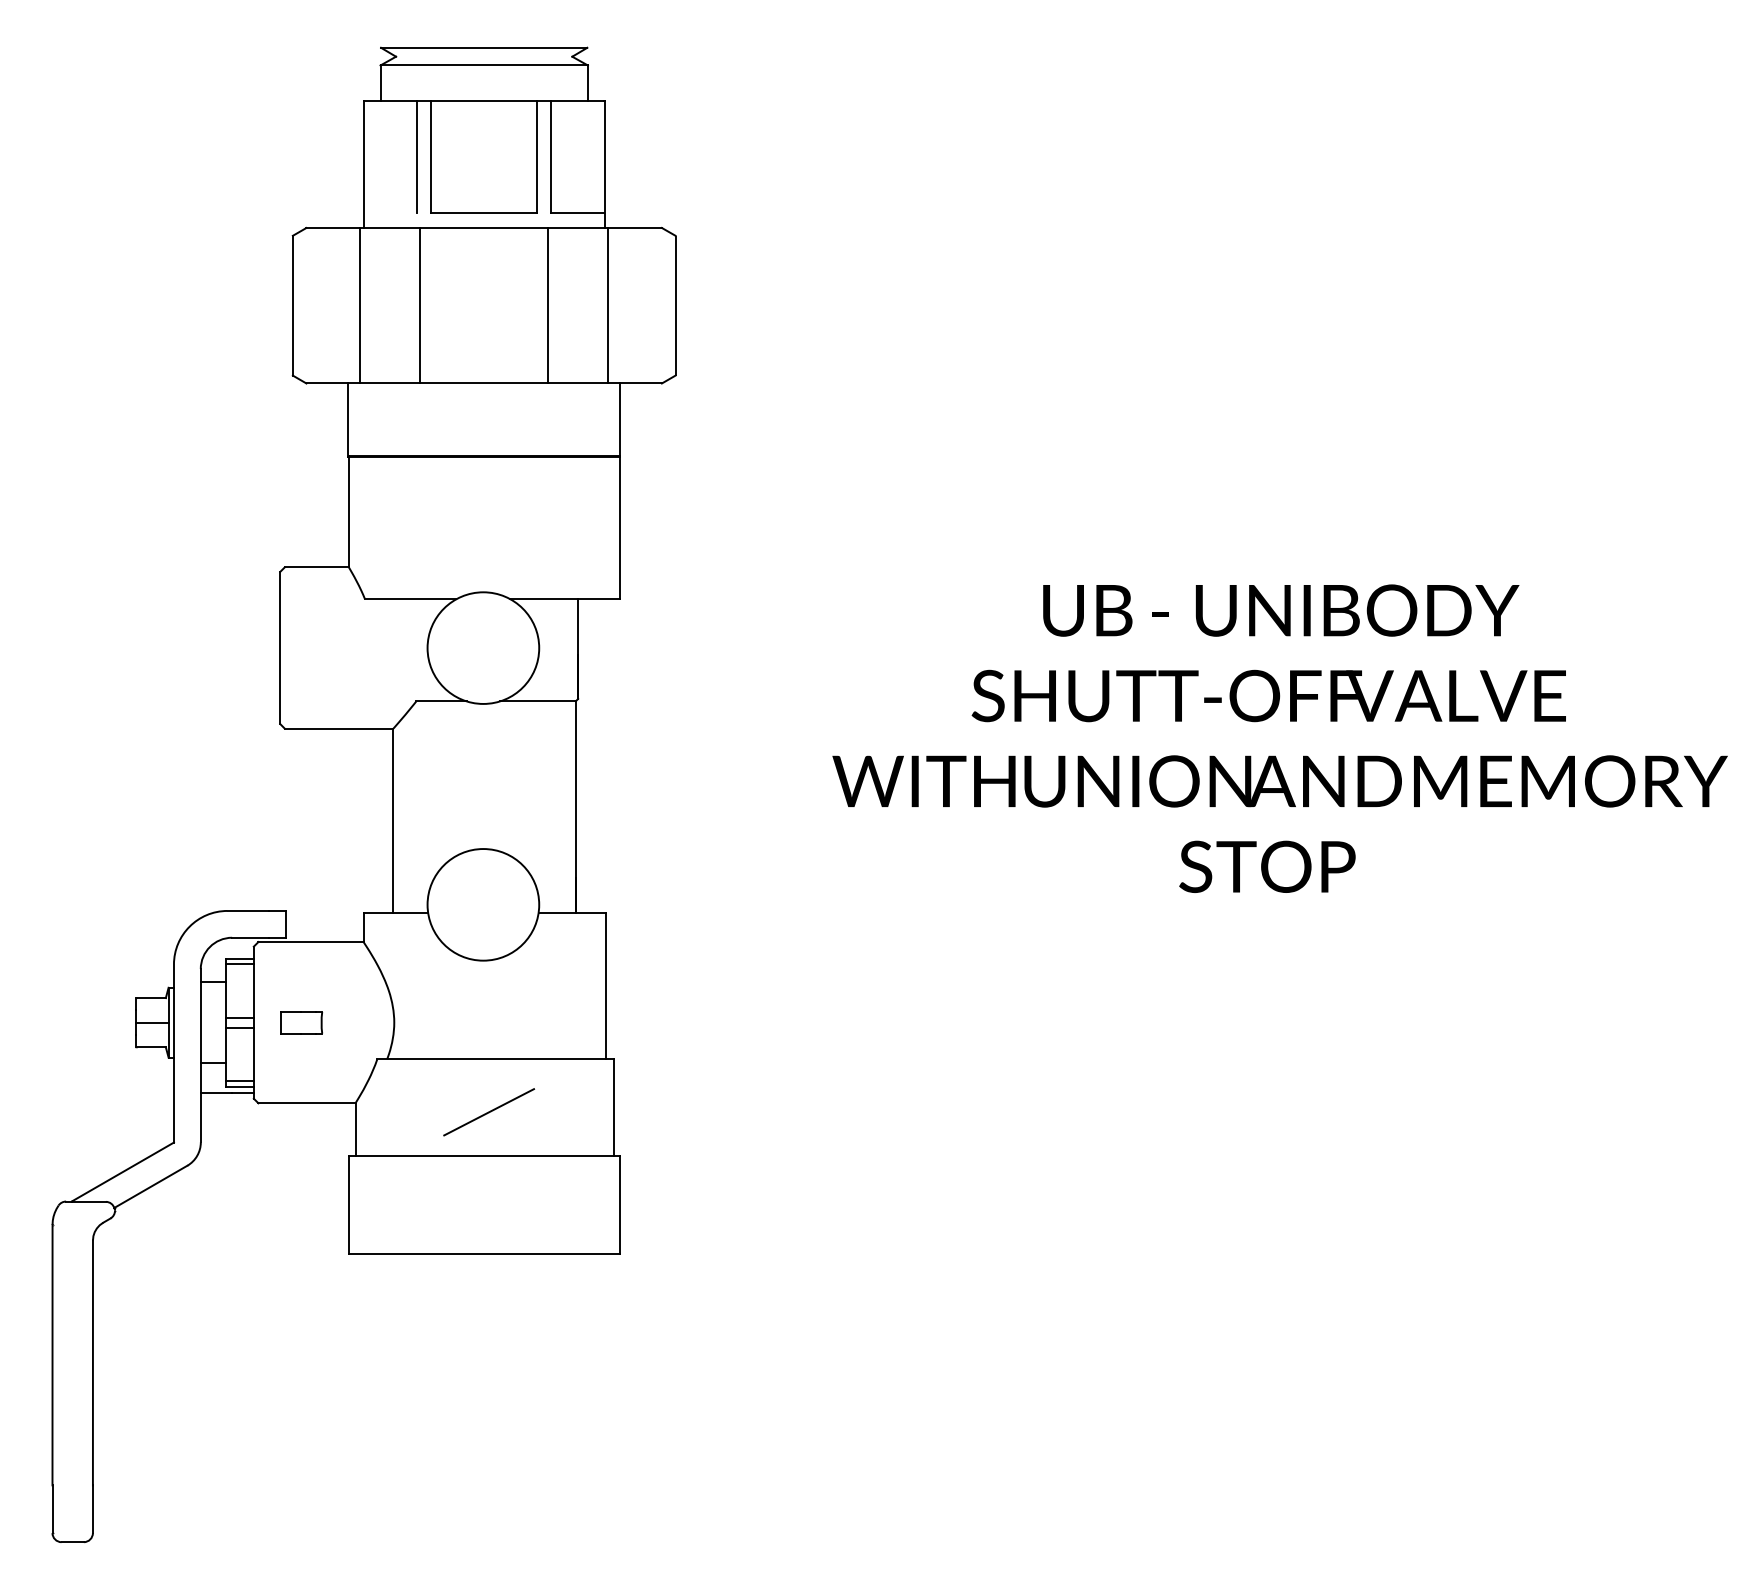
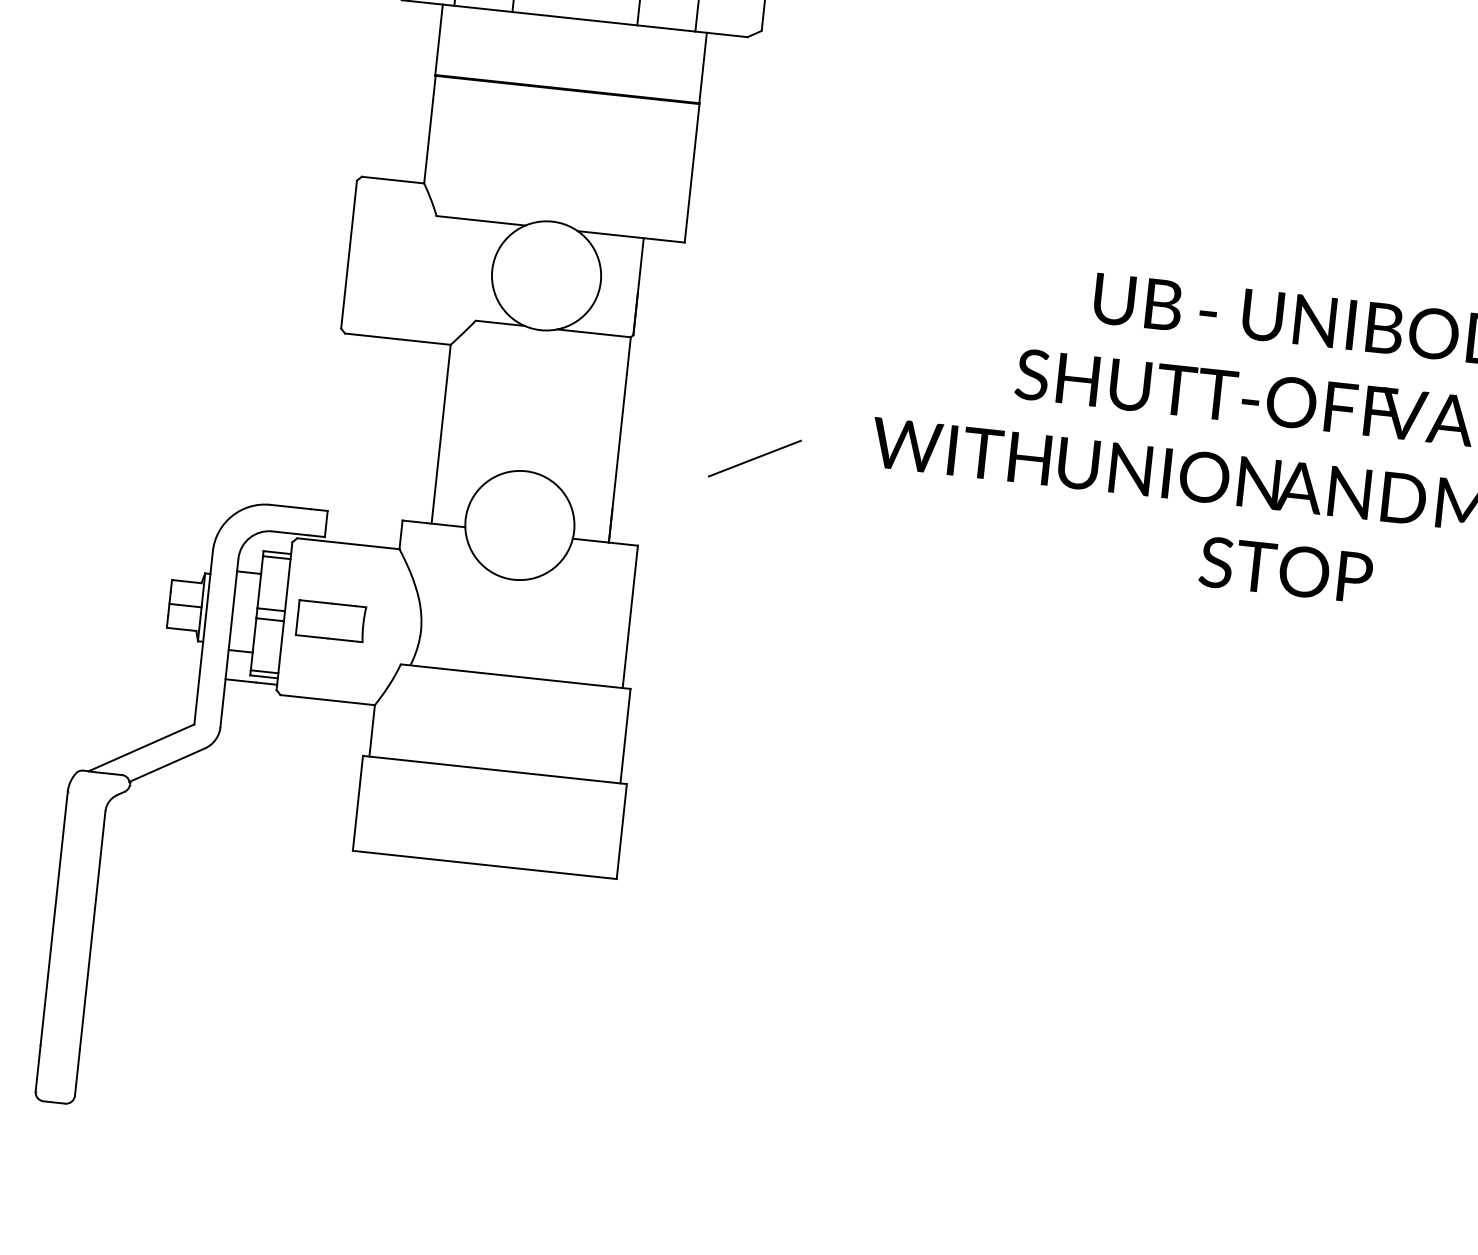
part: (301, 1022) -> (330, 621), size x1.67
line: (489, 1112) -> (755, 458), moved

